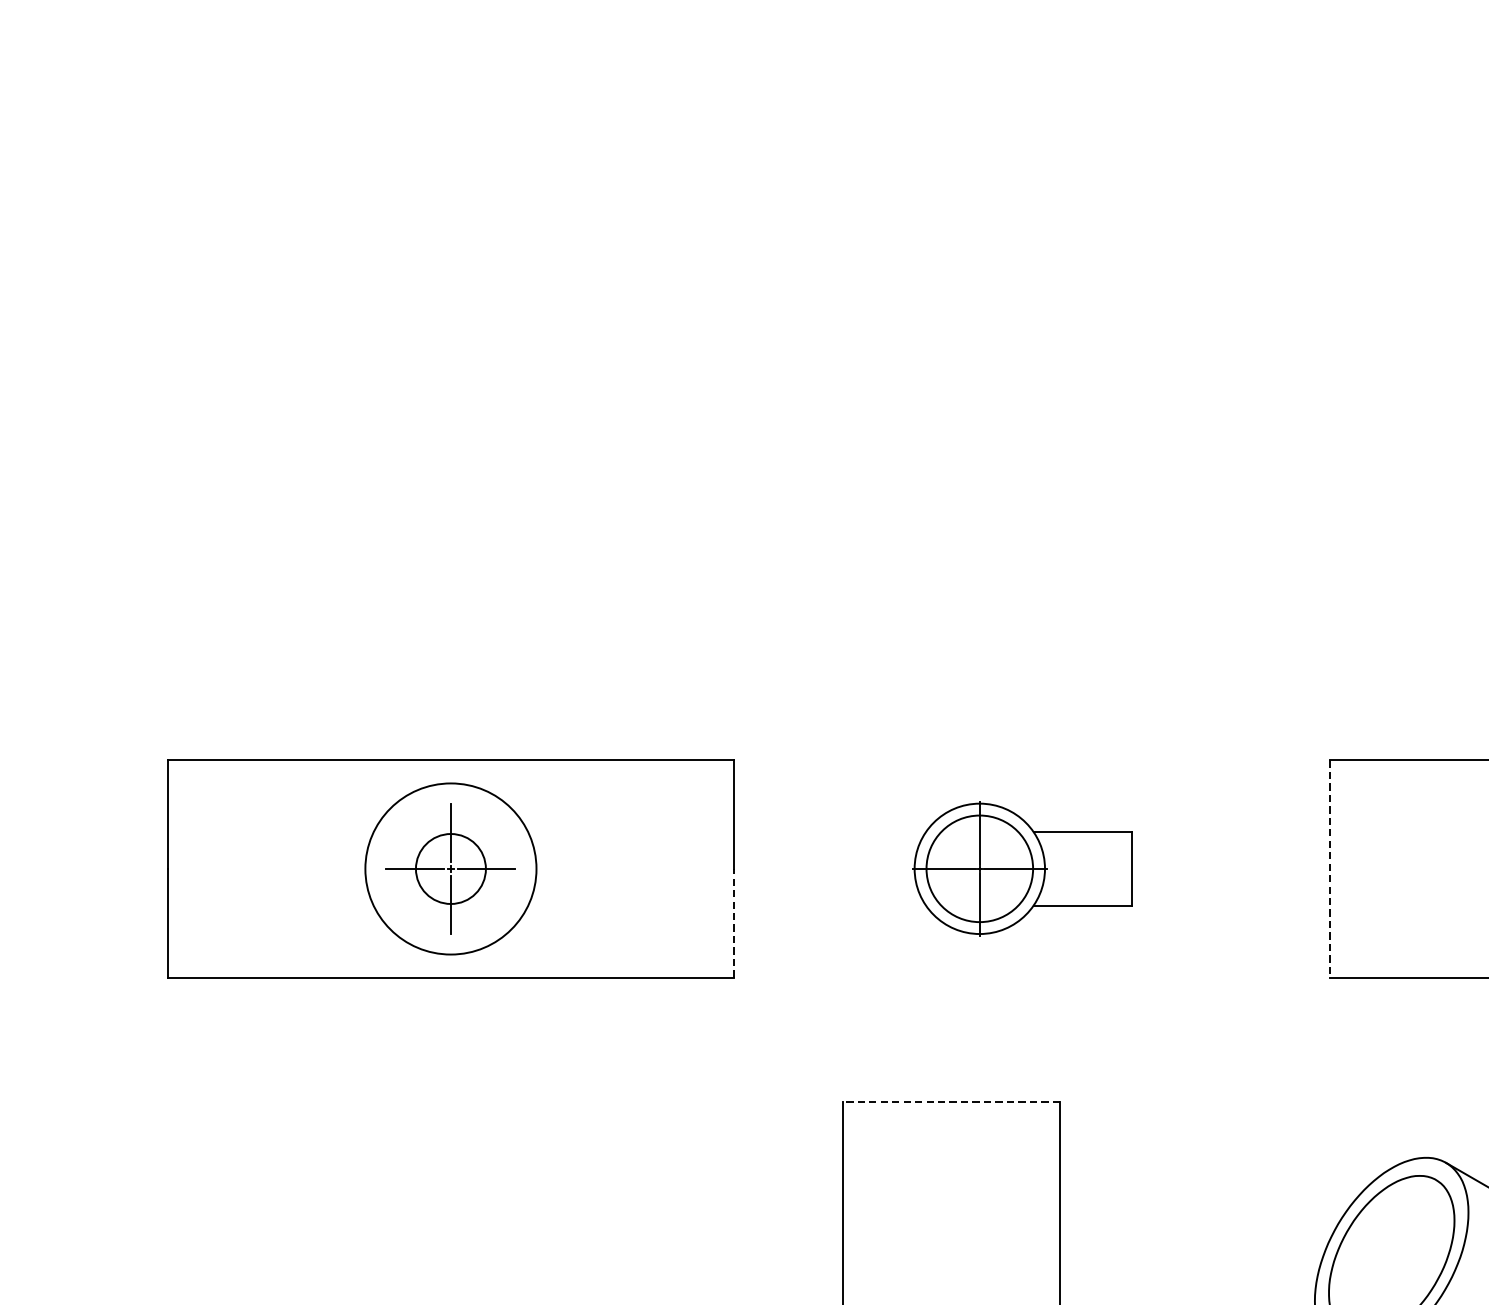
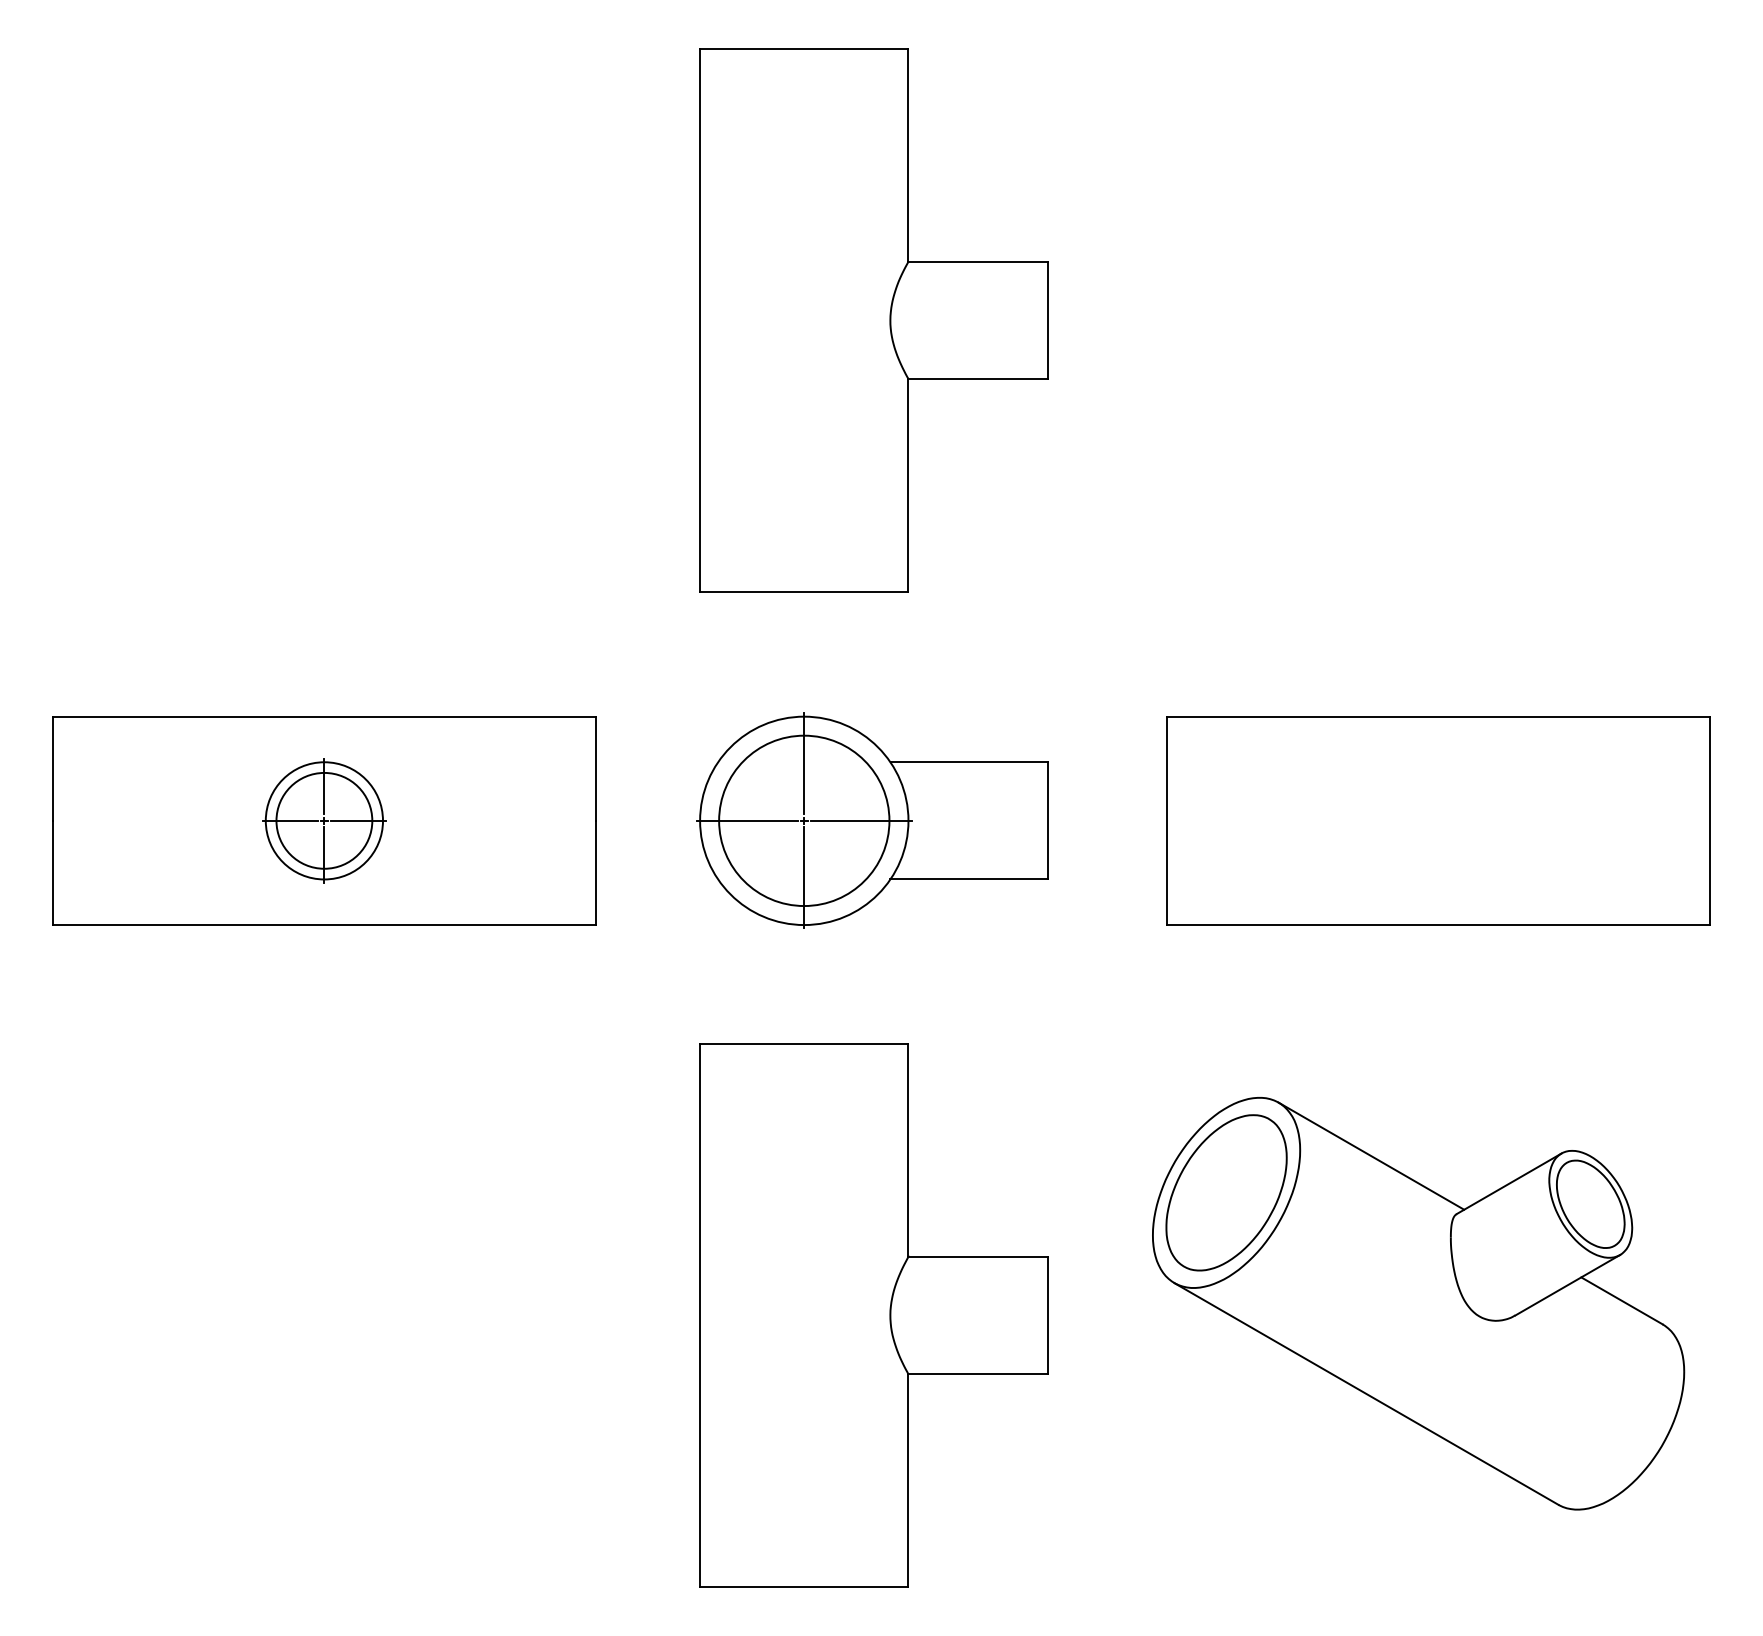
part: (1023, 347) -> (873, 320), added
circle: (451, 868) -> (324, 820), size x0.71
circle: (451, 868) -> (324, 820), size x1.43
part: (1022, 868) -> (872, 820), size x1.67
line: (1330, 869) -> (1167, 821), dashed -> solid
line: (733, 922) -> (595, 872), dashed -> solid
line: (950, 1102) -> (803, 1044), dashed -> solid

